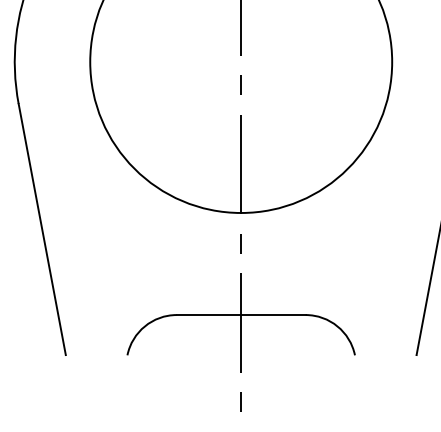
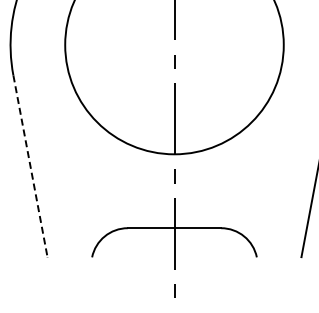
line: (42, 229) -> (30, 166), solid -> dashed

